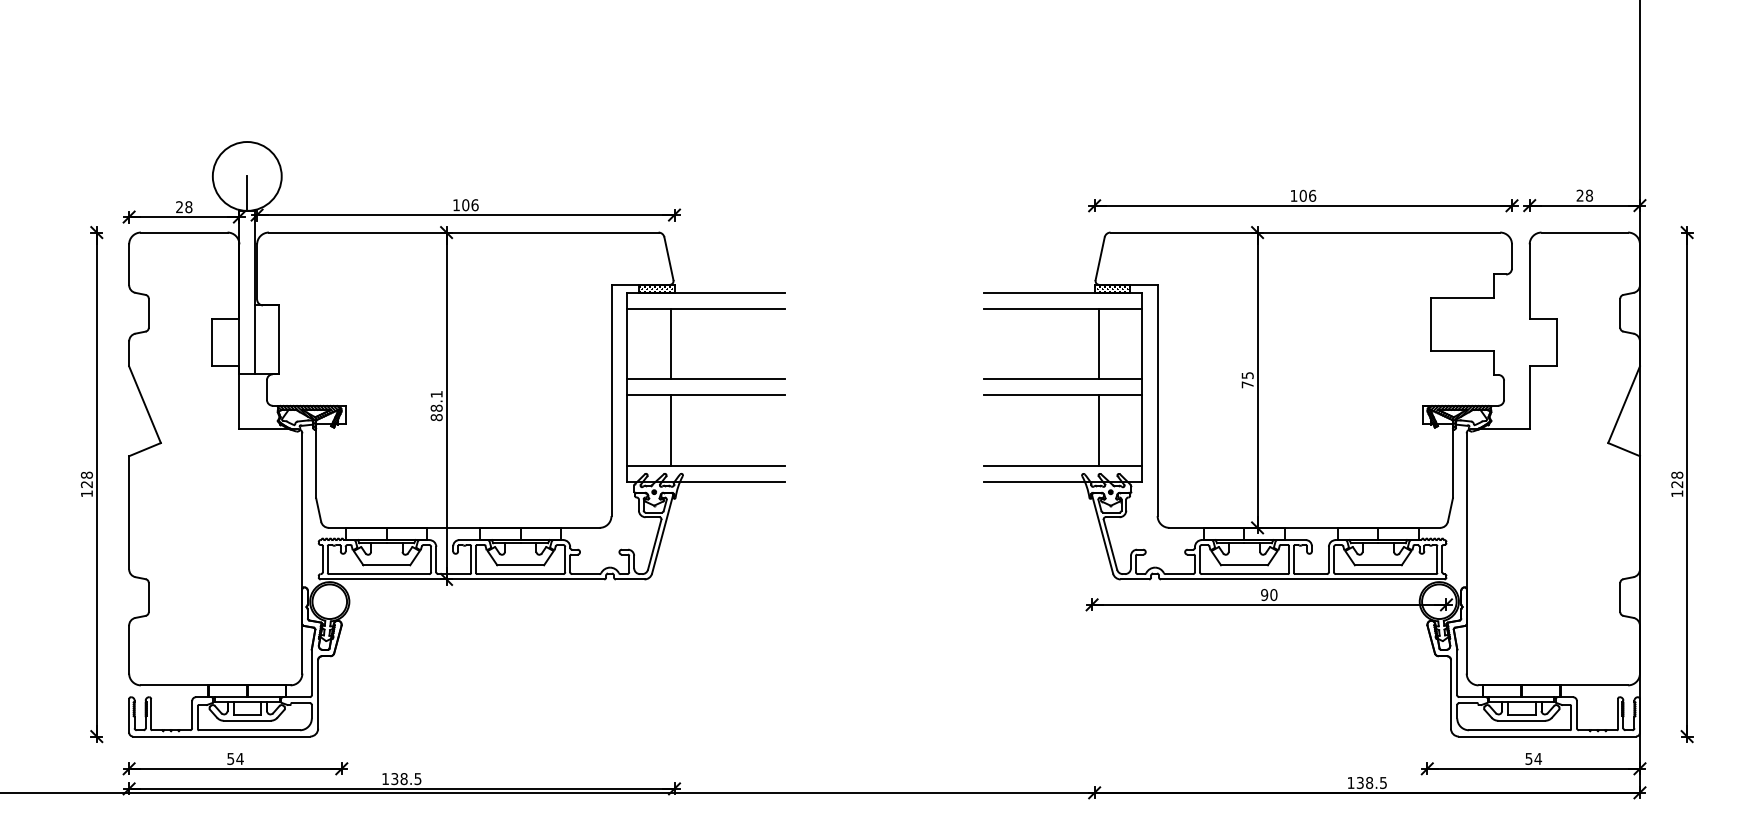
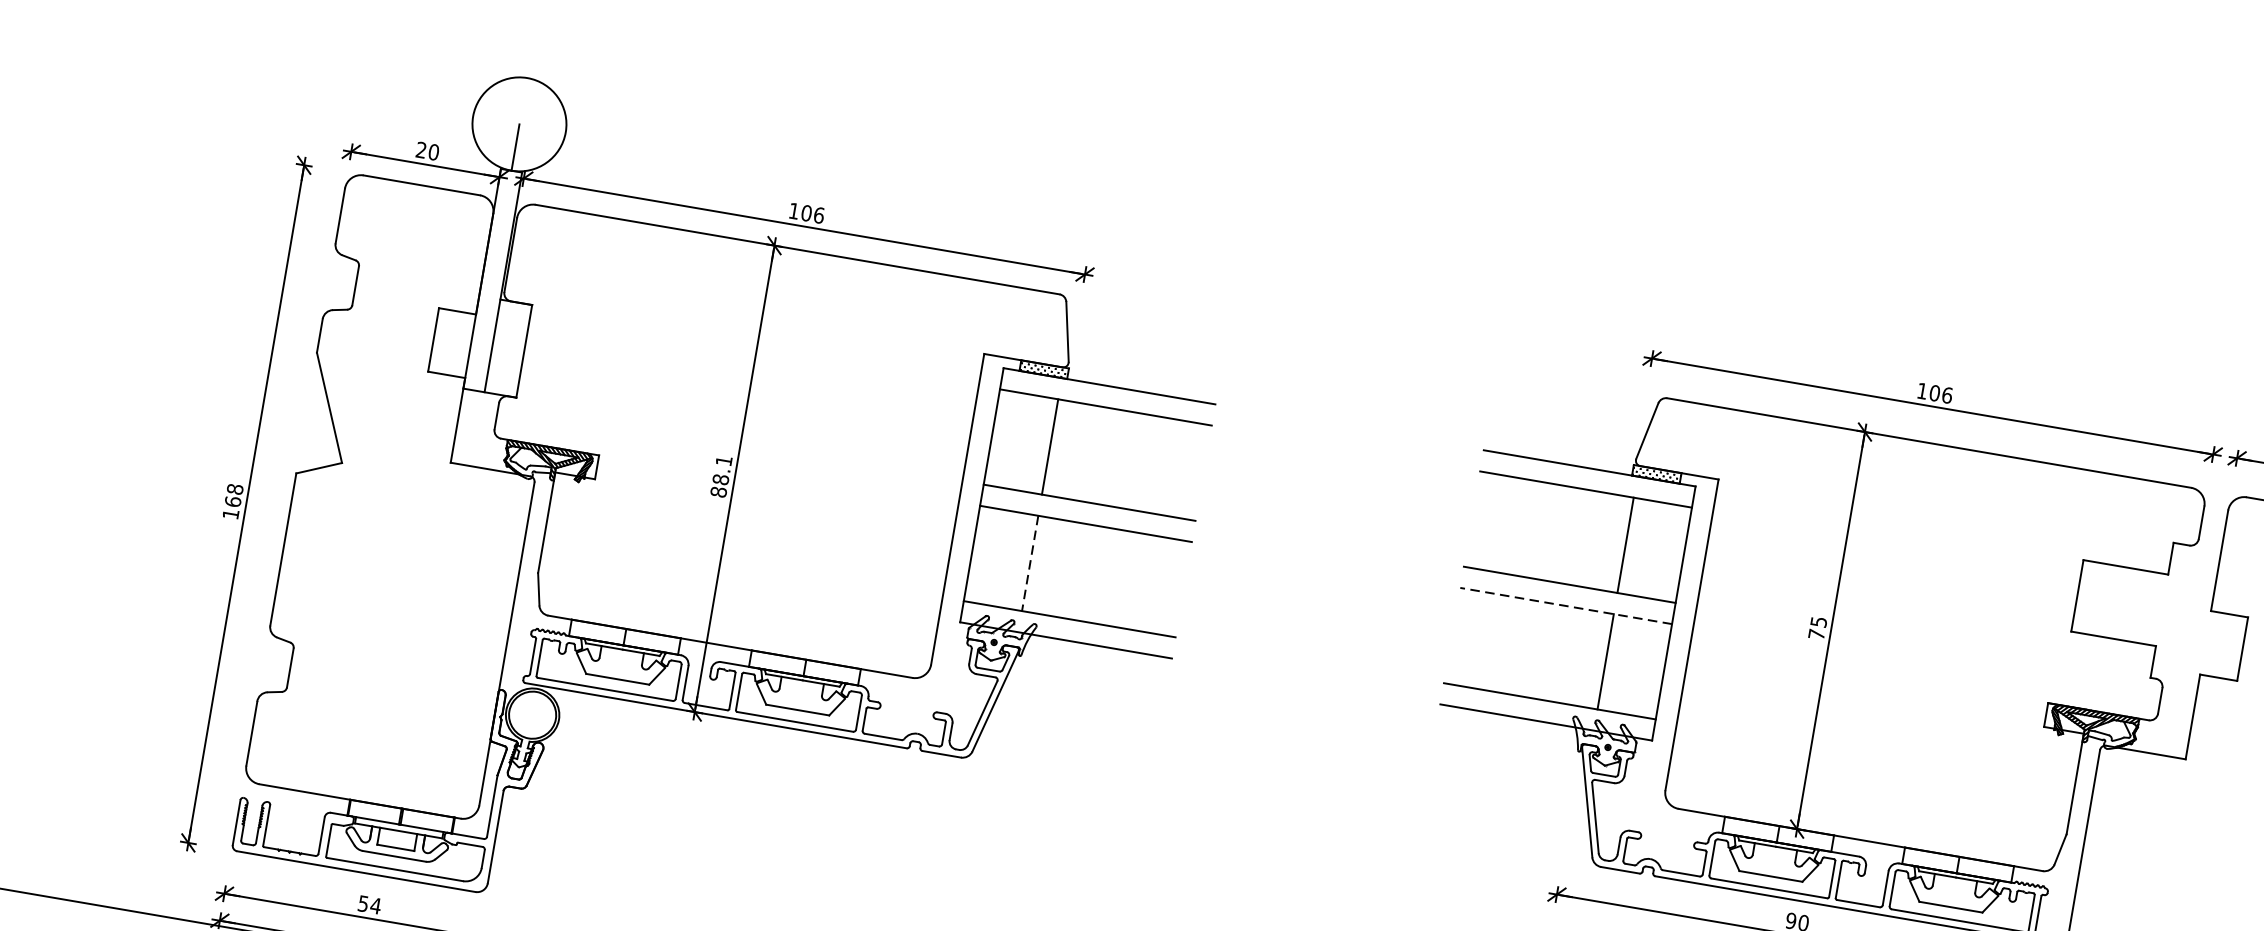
text: (188, 206) -> (433, 151), 28 -> 20
line: (1063, 395) -> (1566, 606), solid -> dashed
line: (670, 431) -> (1029, 564), solid -> dashed
text: (86, 484) -> (232, 501), 128 -> 168

